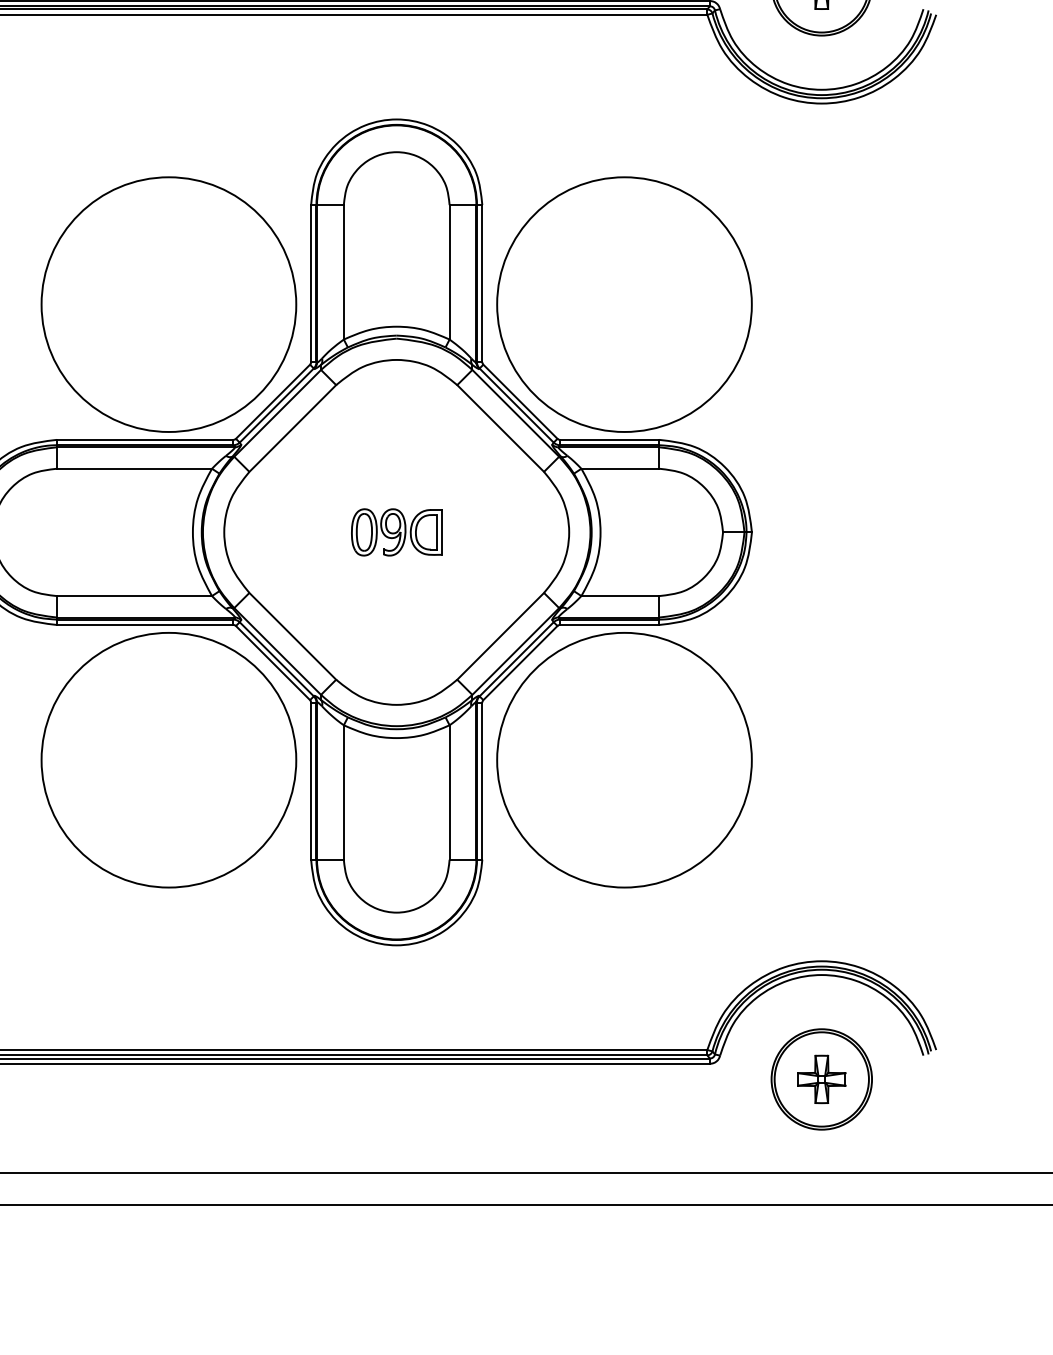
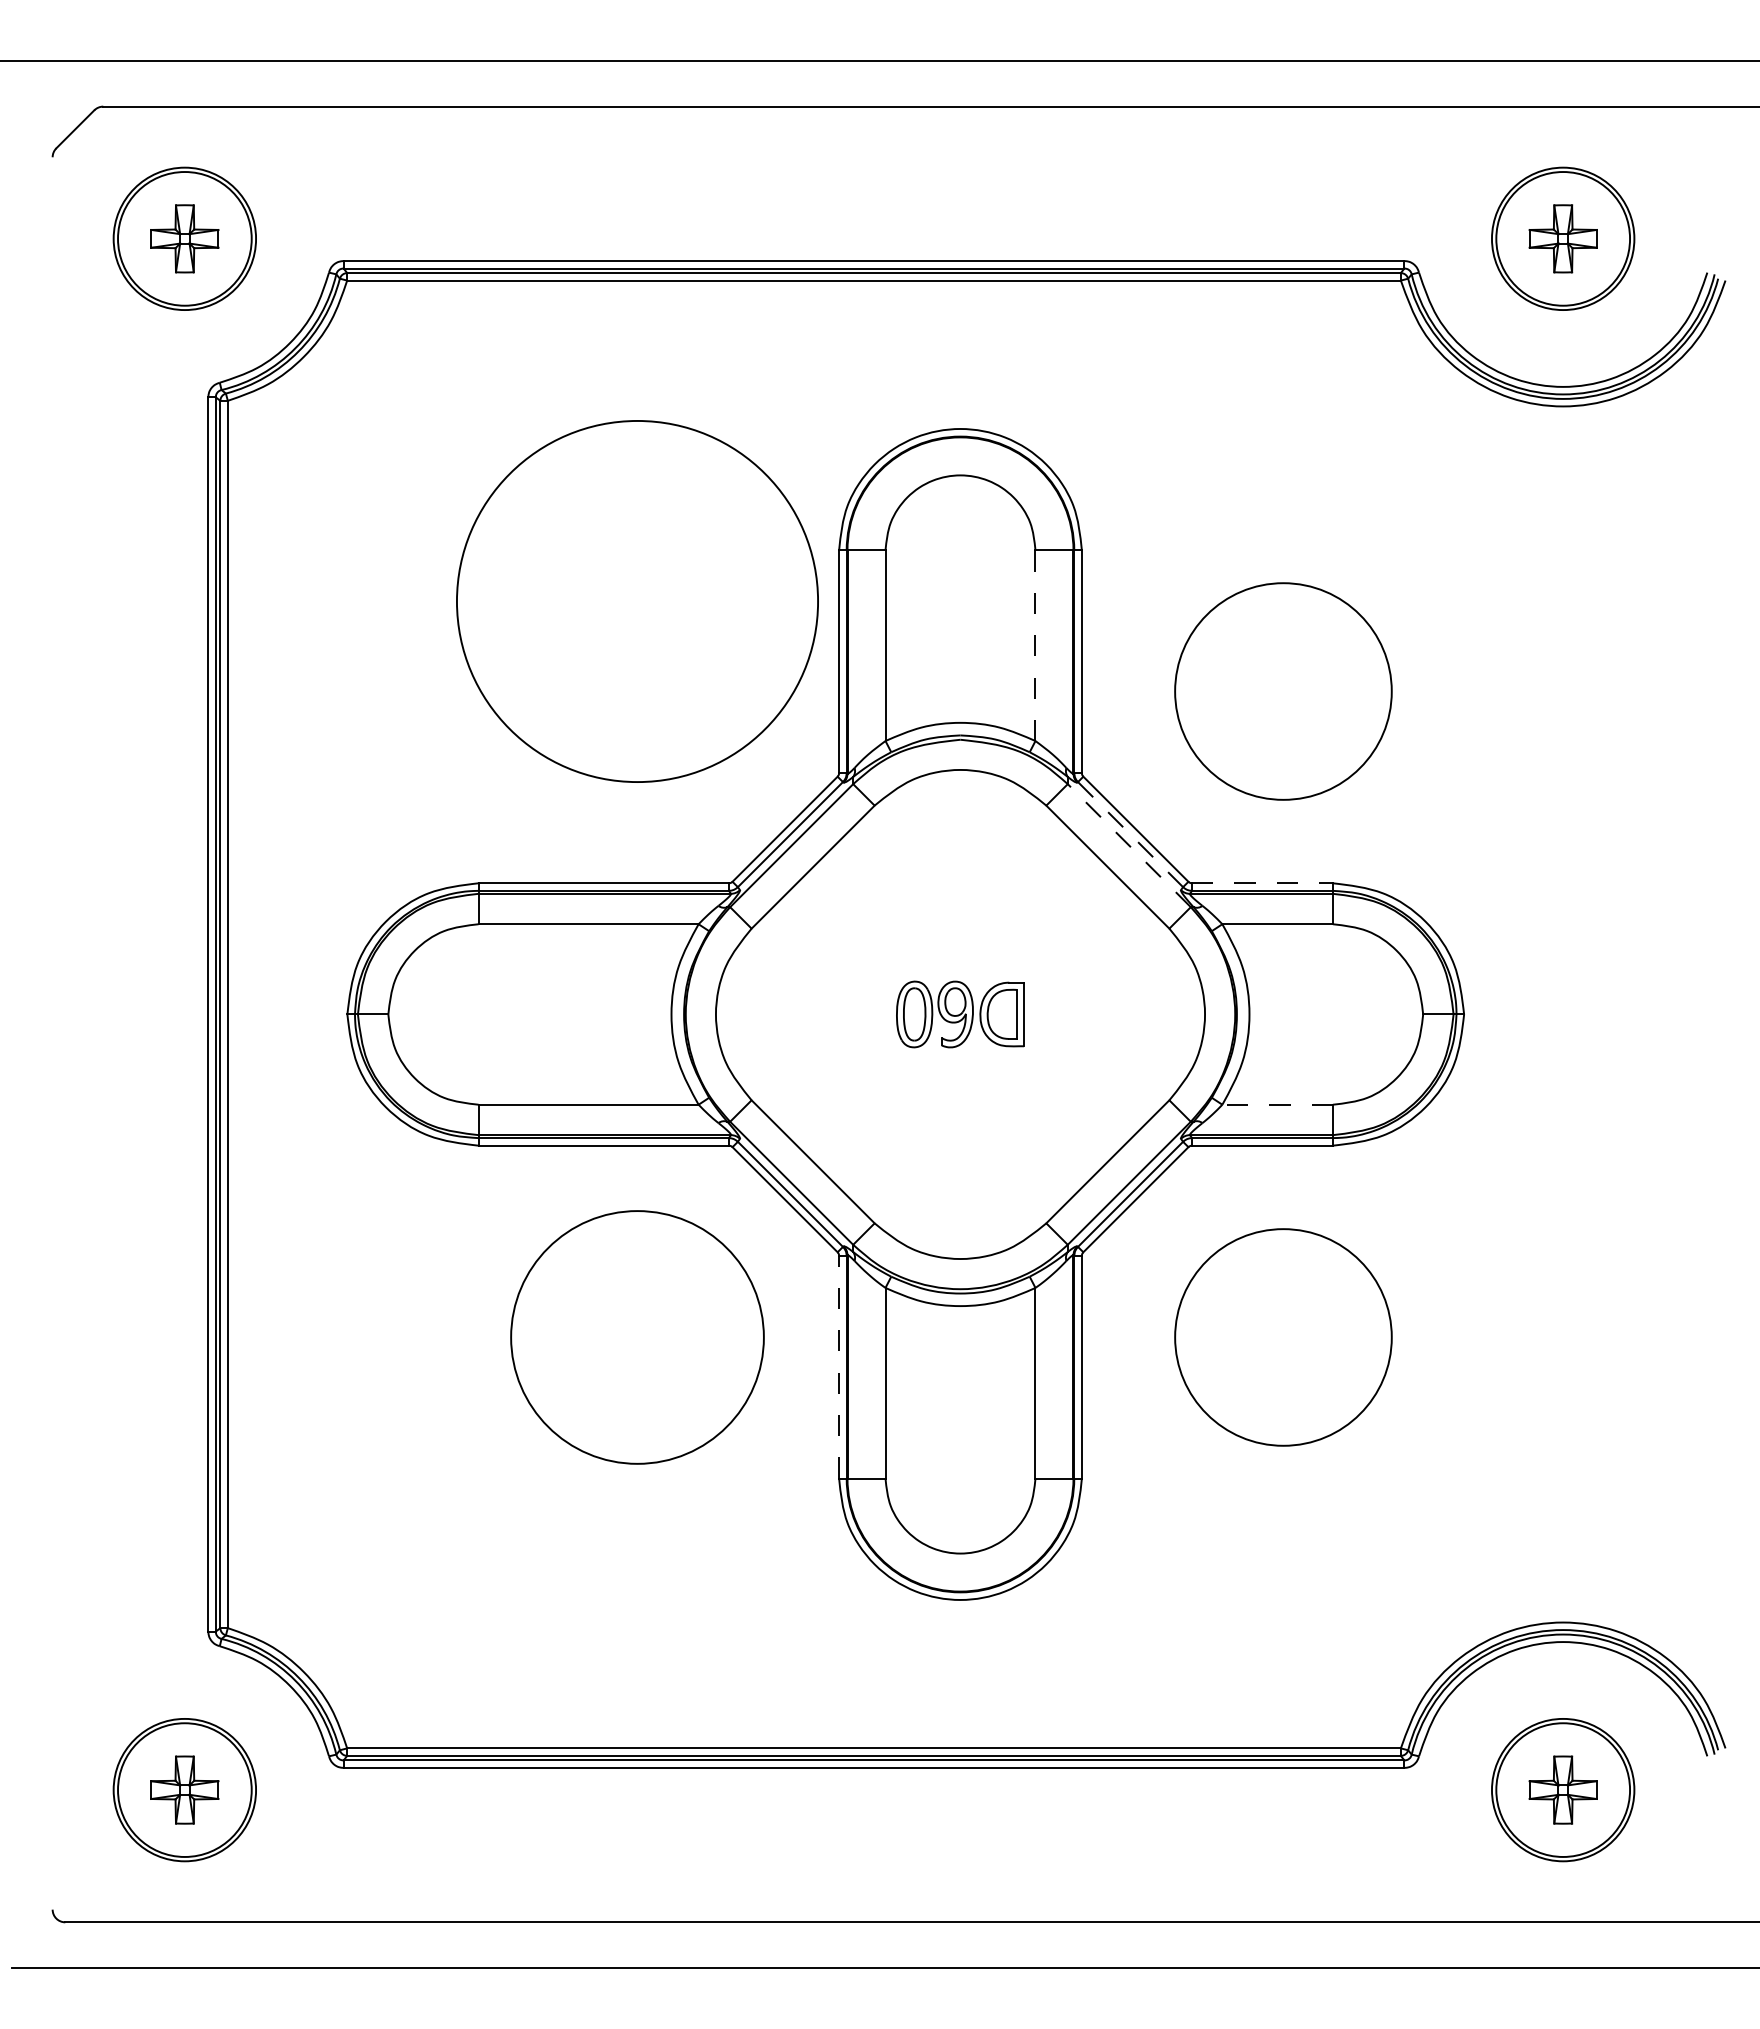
line: (449, 272) -> (1035, 646), solid -> dashed
circle: (168, 304) -> (637, 601), moved
circle: (624, 304) -> (1283, 691), size x0.6
line: (516, 405) -> (1130, 834), solid -> dashed
line: (515, 413) -> (1129, 845), solid -> dashed
line: (609, 440) -> (1262, 883), solid -> dashed
line: (620, 595) -> (1277, 1104), solid -> dashed
circle: (168, 760) -> (637, 1337), size x0.7
circle: (624, 760) -> (1283, 1337), size x0.6
line: (311, 780) -> (839, 1366), solid -> dashed

